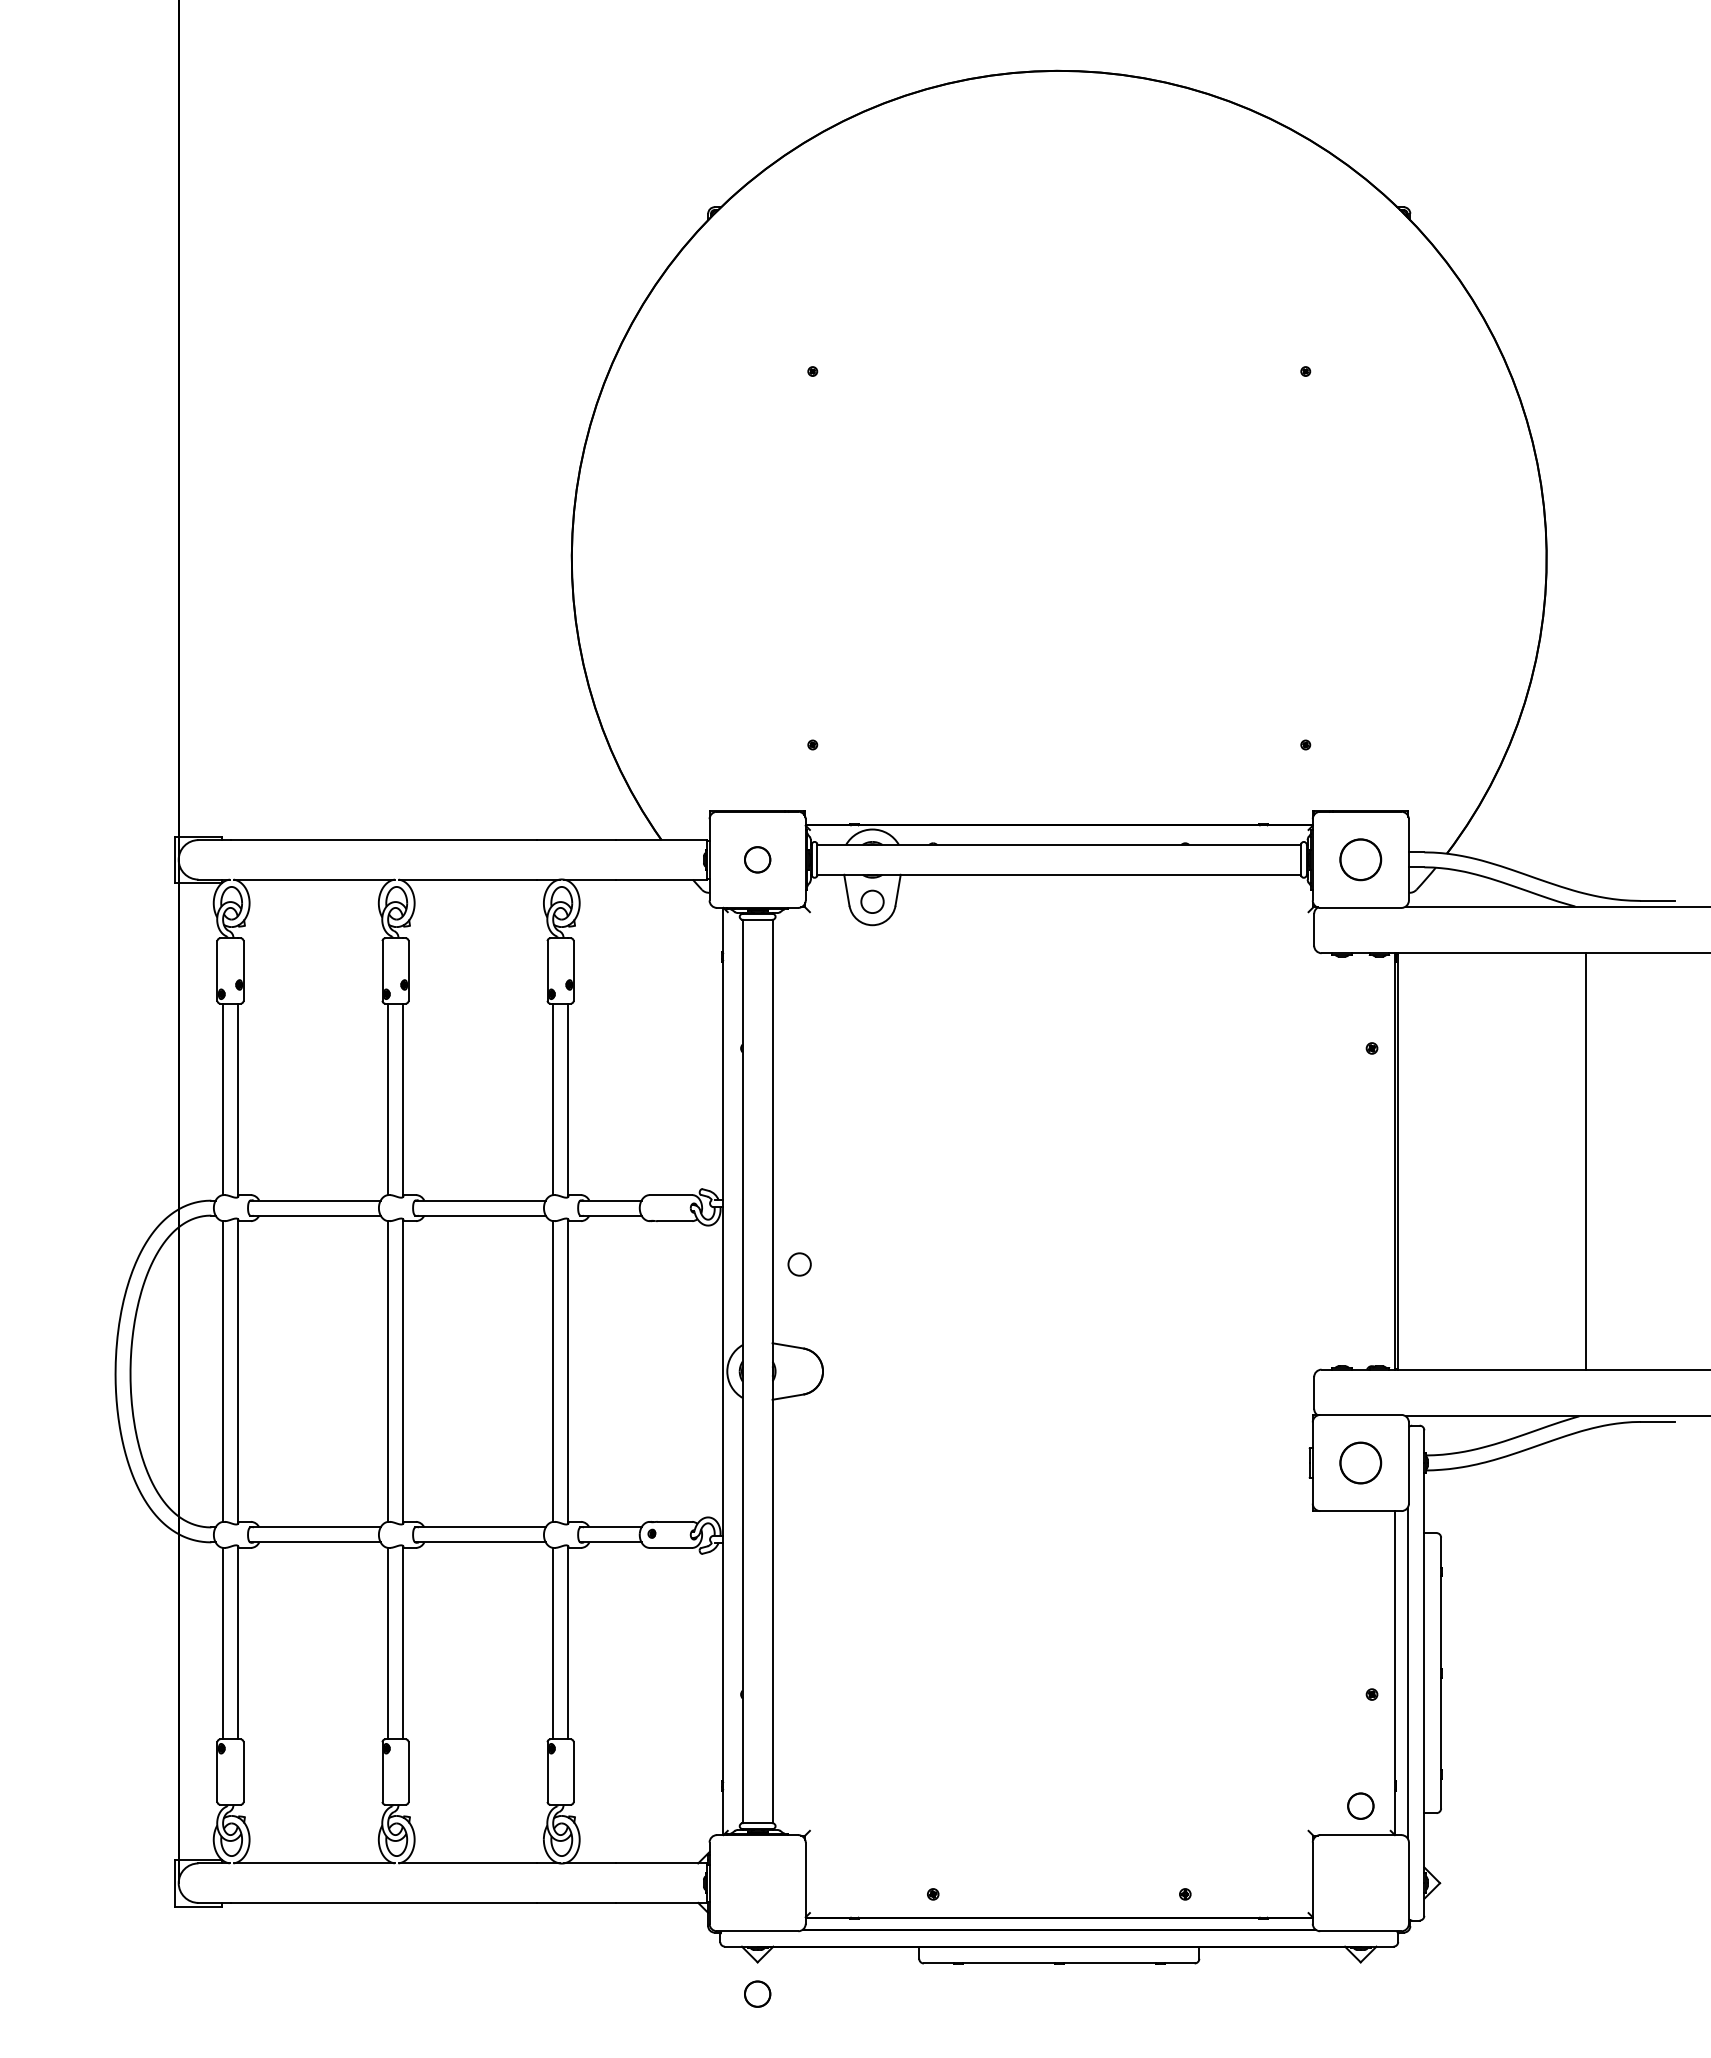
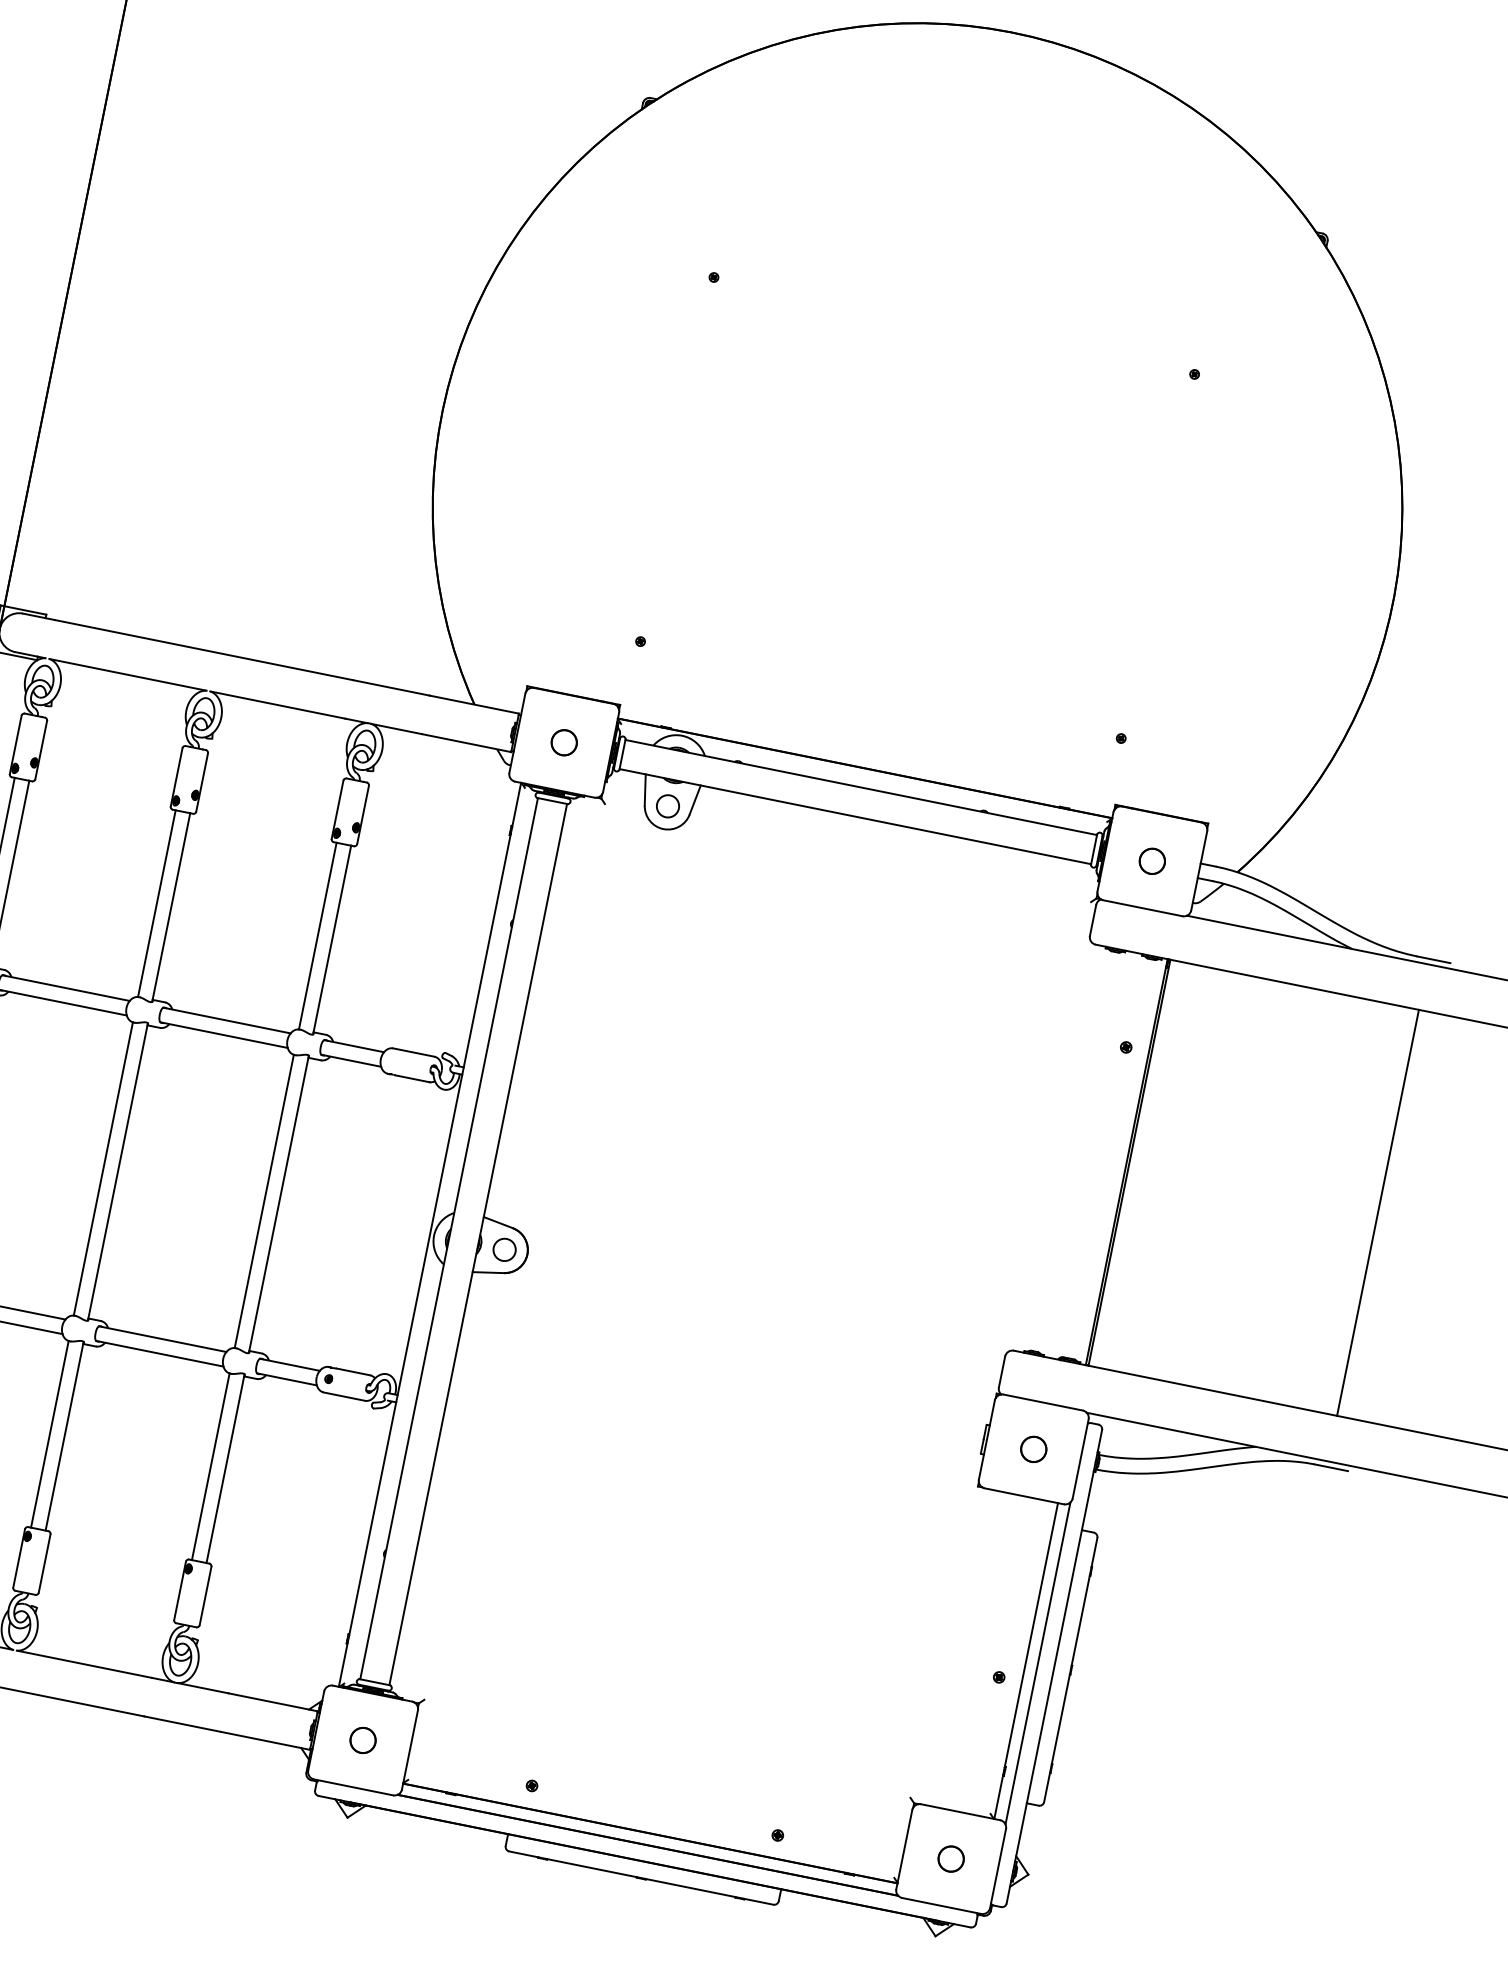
circle: (1360, 859) -> (1152, 860), size x0.62
line: (1586, 1161) -> (1378, 1212), moved
circle: (799, 1264) -> (504, 1249), moved
circle: (1360, 1462) -> (1033, 1448), size x0.62
circle: (1360, 1805) -> (950, 1858), moved
circle: (757, 1993) -> (363, 1739), moved

